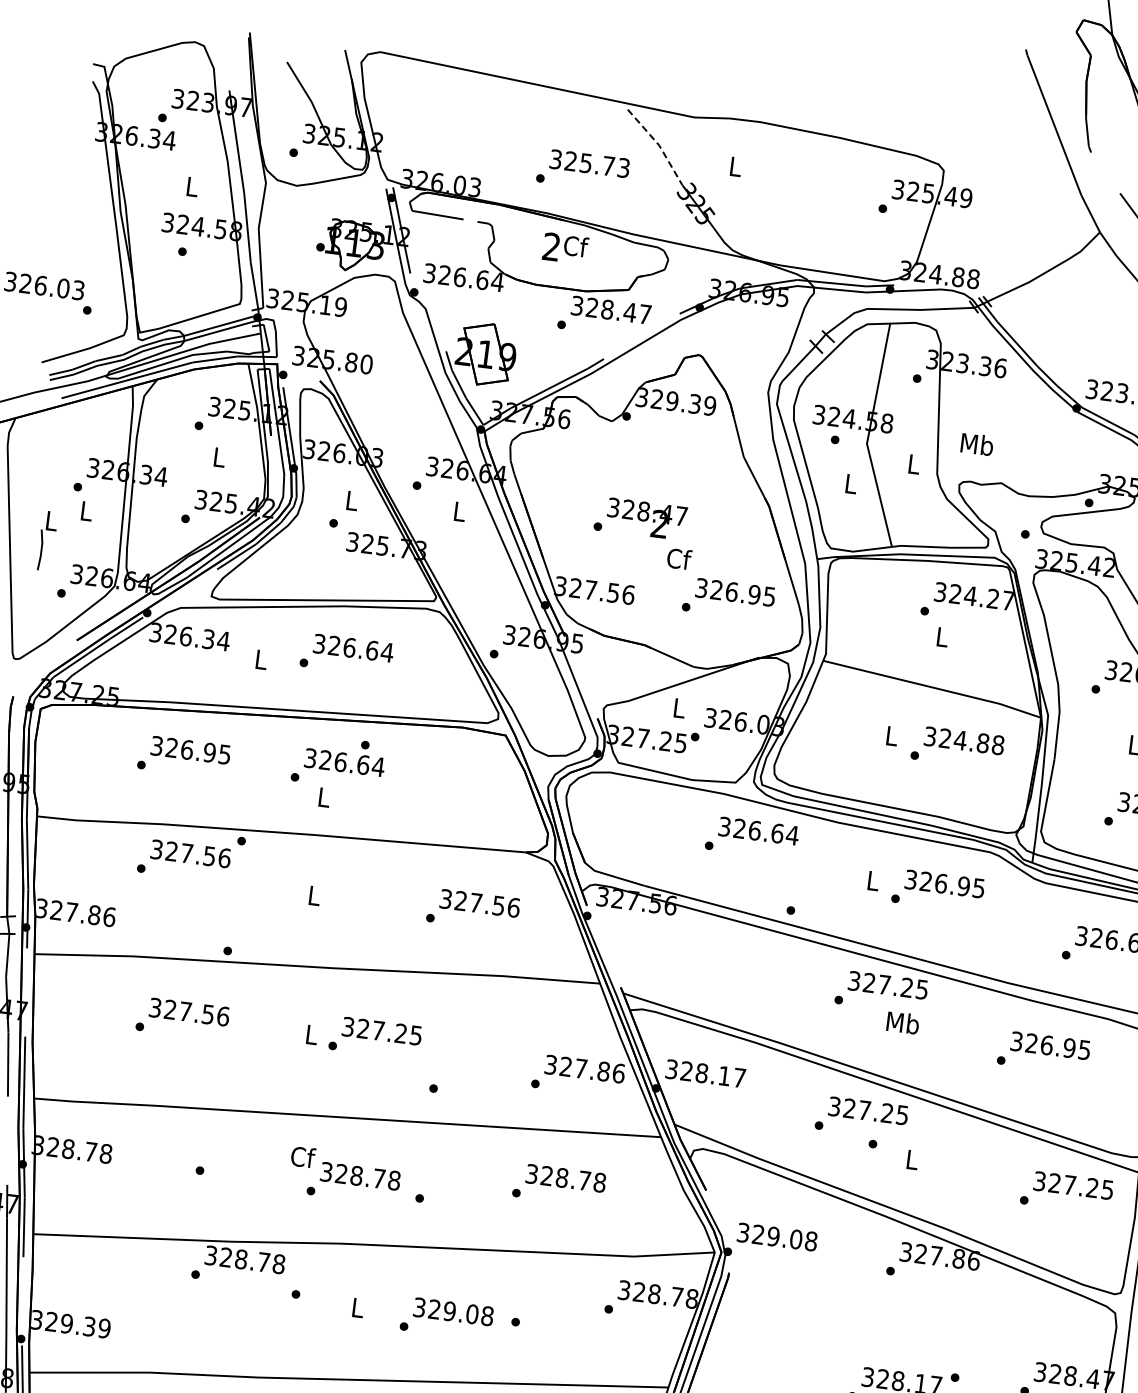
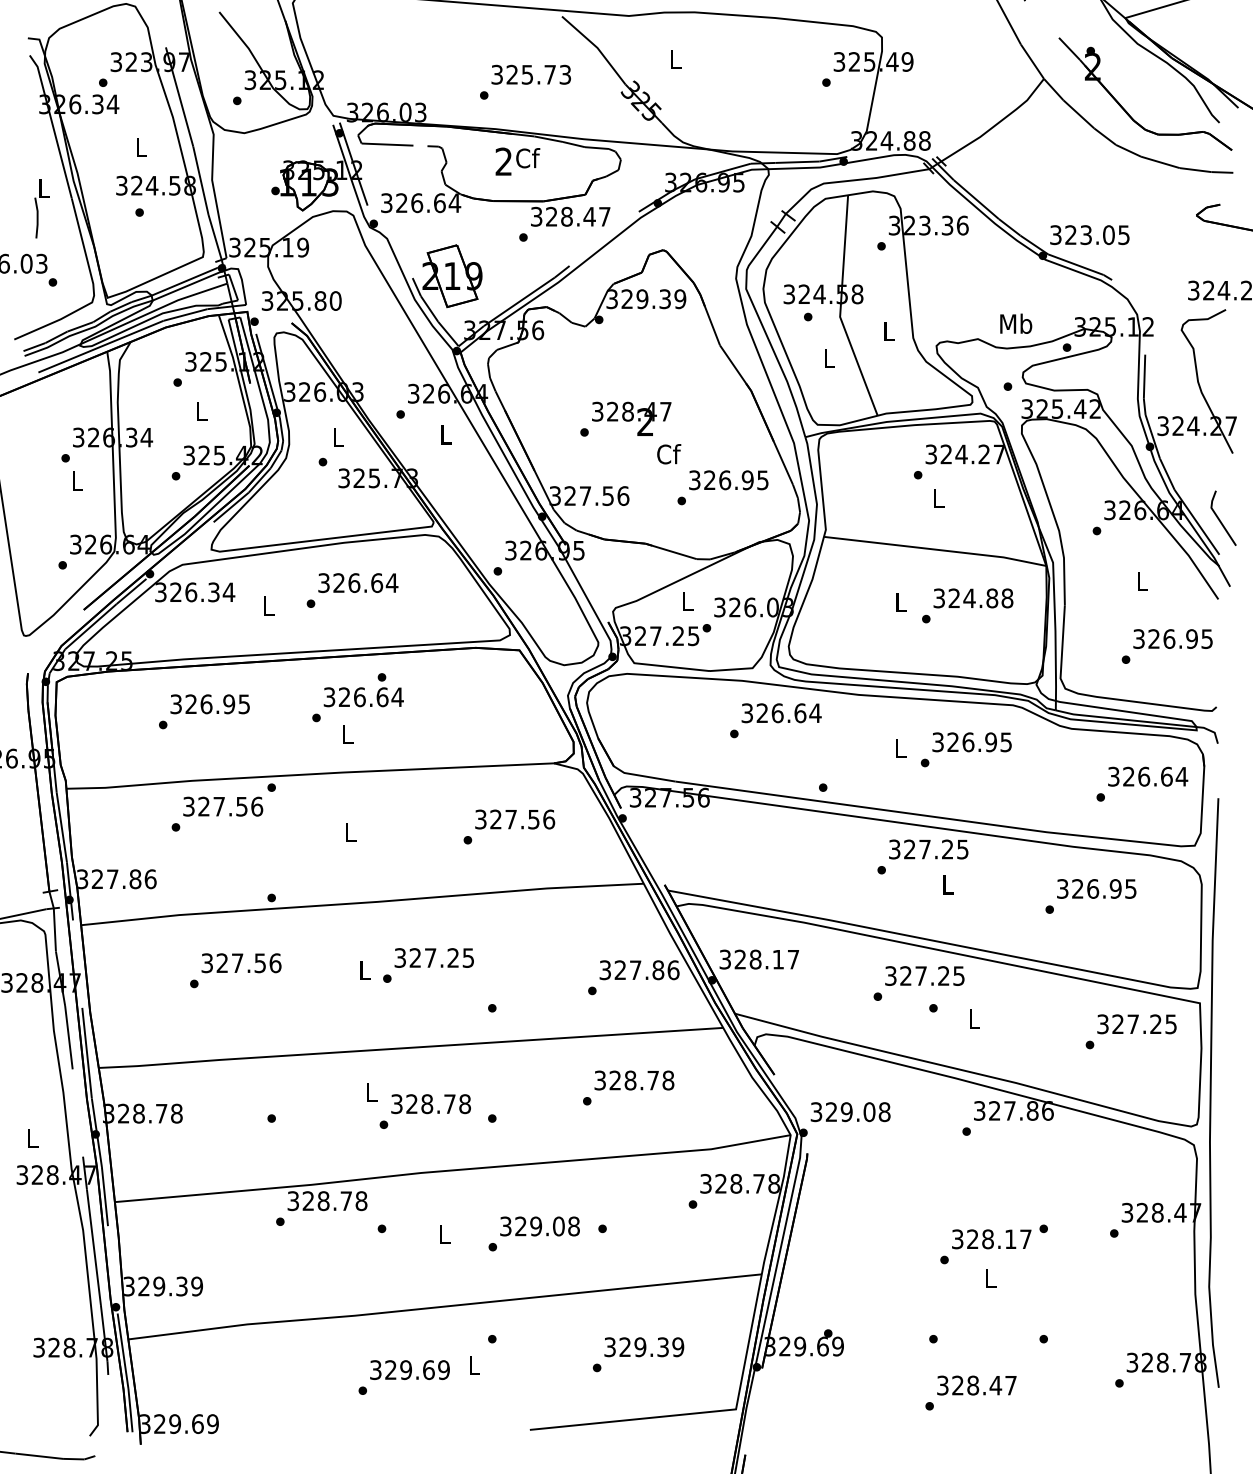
line: (659, 144) -> (597, 47), dashed -> solid
text: (977, 444) -> (1016, 323), moved
part: (46, 541) -> (41, 208), moved
text: (903, 1022) -> (948, 884), Mb -> L
text: (303, 1157) -> (372, 1092), Cf -> L

